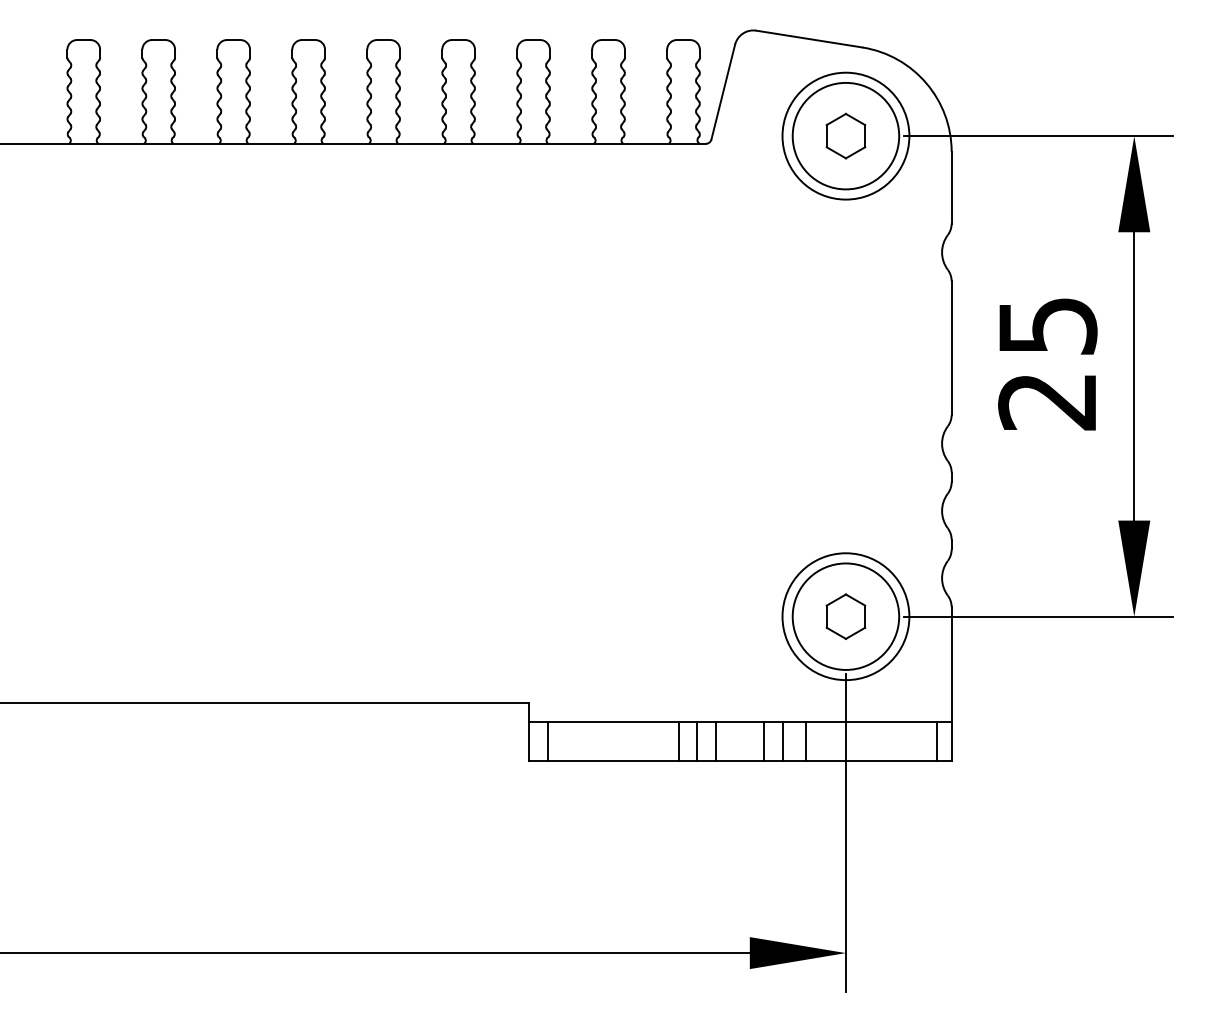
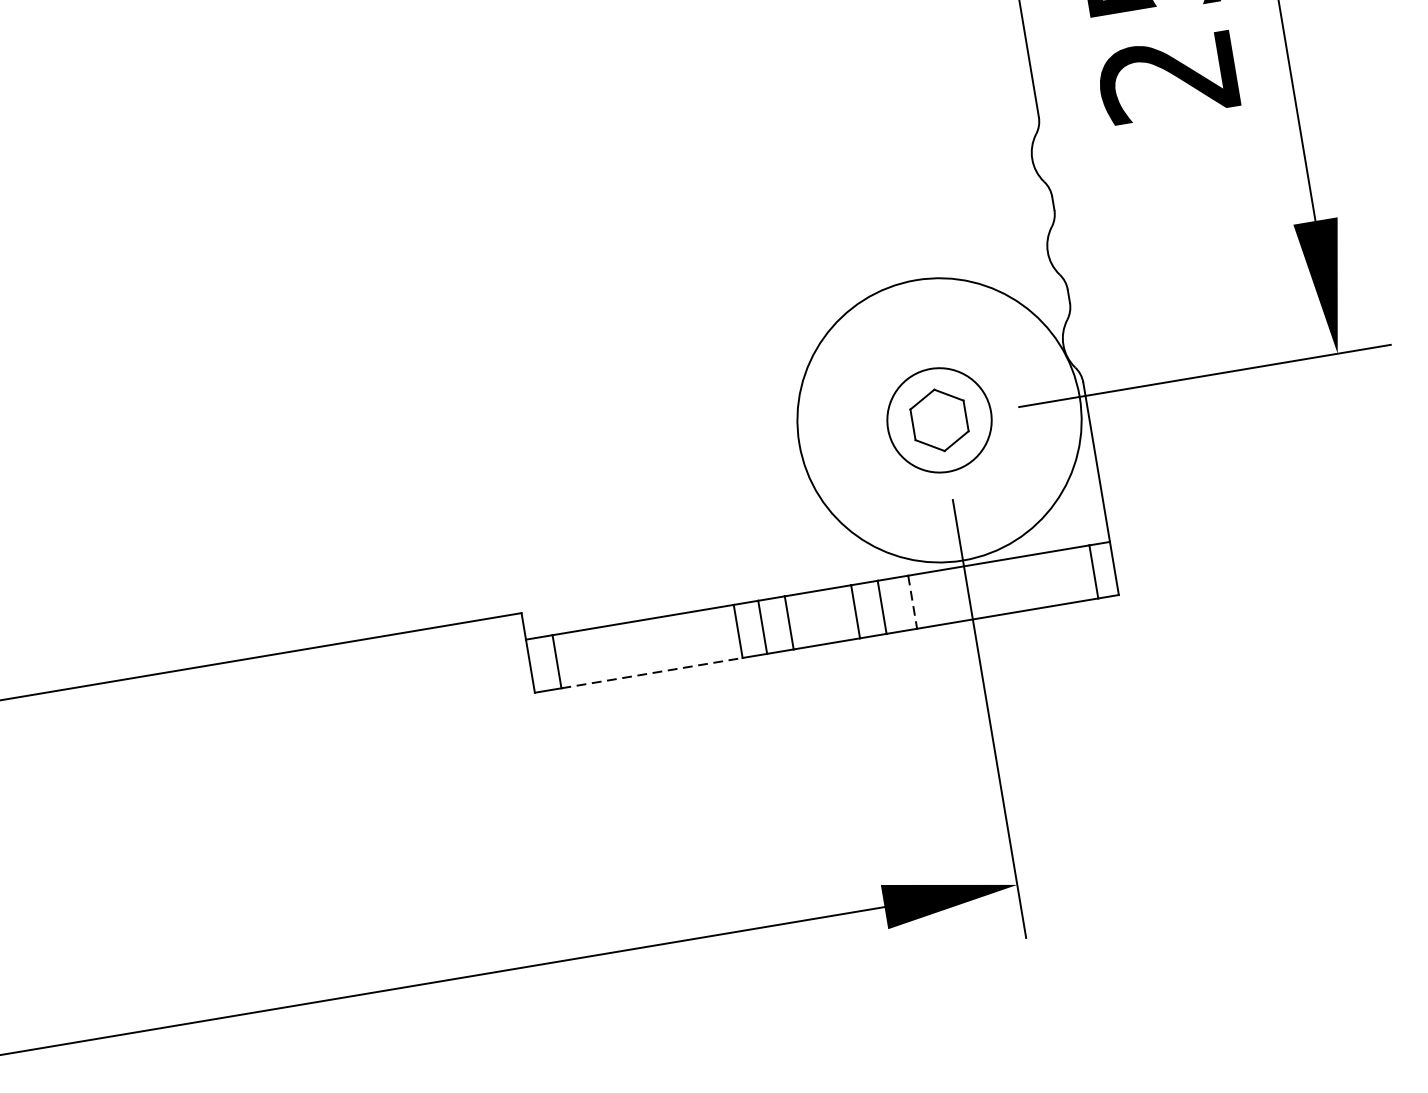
circle: (845, 616) -> (938, 420), size x0.7
circle: (845, 616) -> (938, 420), size x1.6
line: (805, 742) -> (912, 603), solid -> dashed
line: (613, 760) -> (651, 672), solid -> dashed

